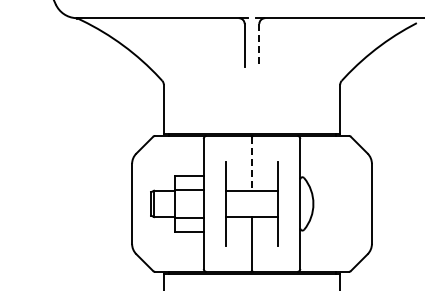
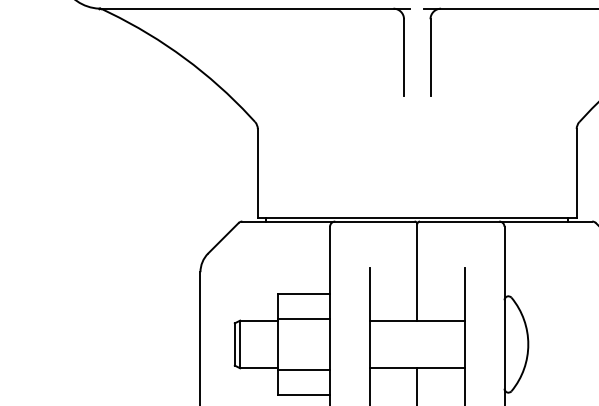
line: (259, 45) -> (430, 58), dashed -> solid
line: (252, 164) -> (418, 273), dashed -> solid

